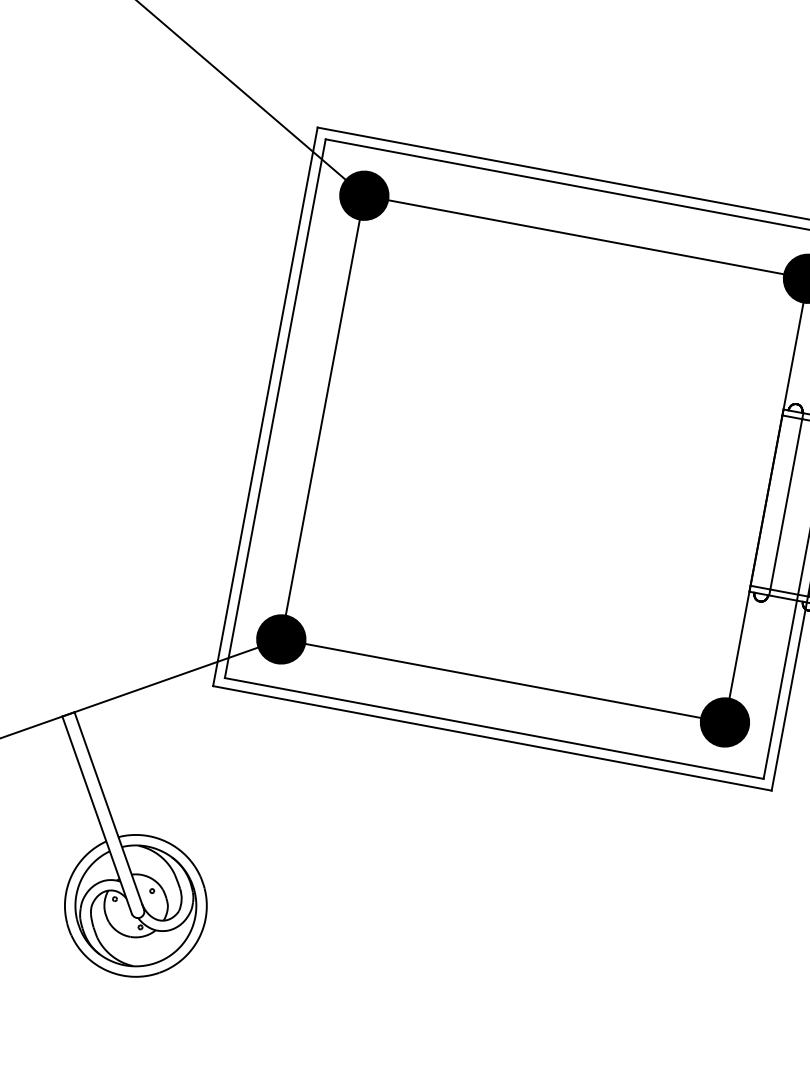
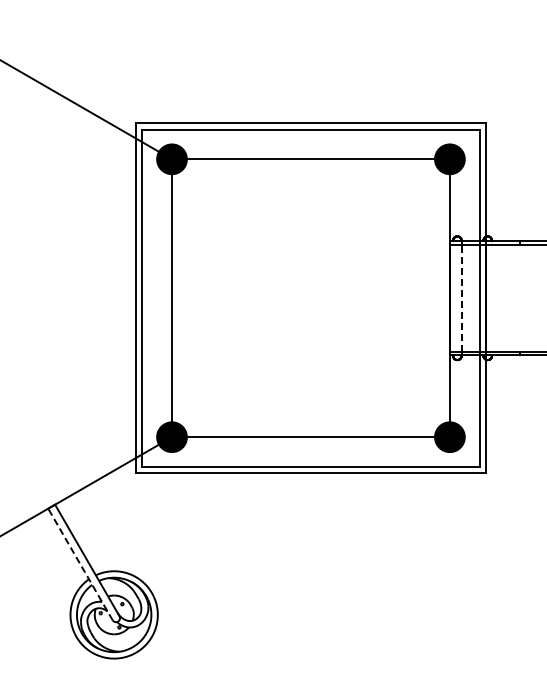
line: (786, 503) -> (462, 297), solid -> dashed
line: (97, 815) -> (80, 564), solid -> dashed

